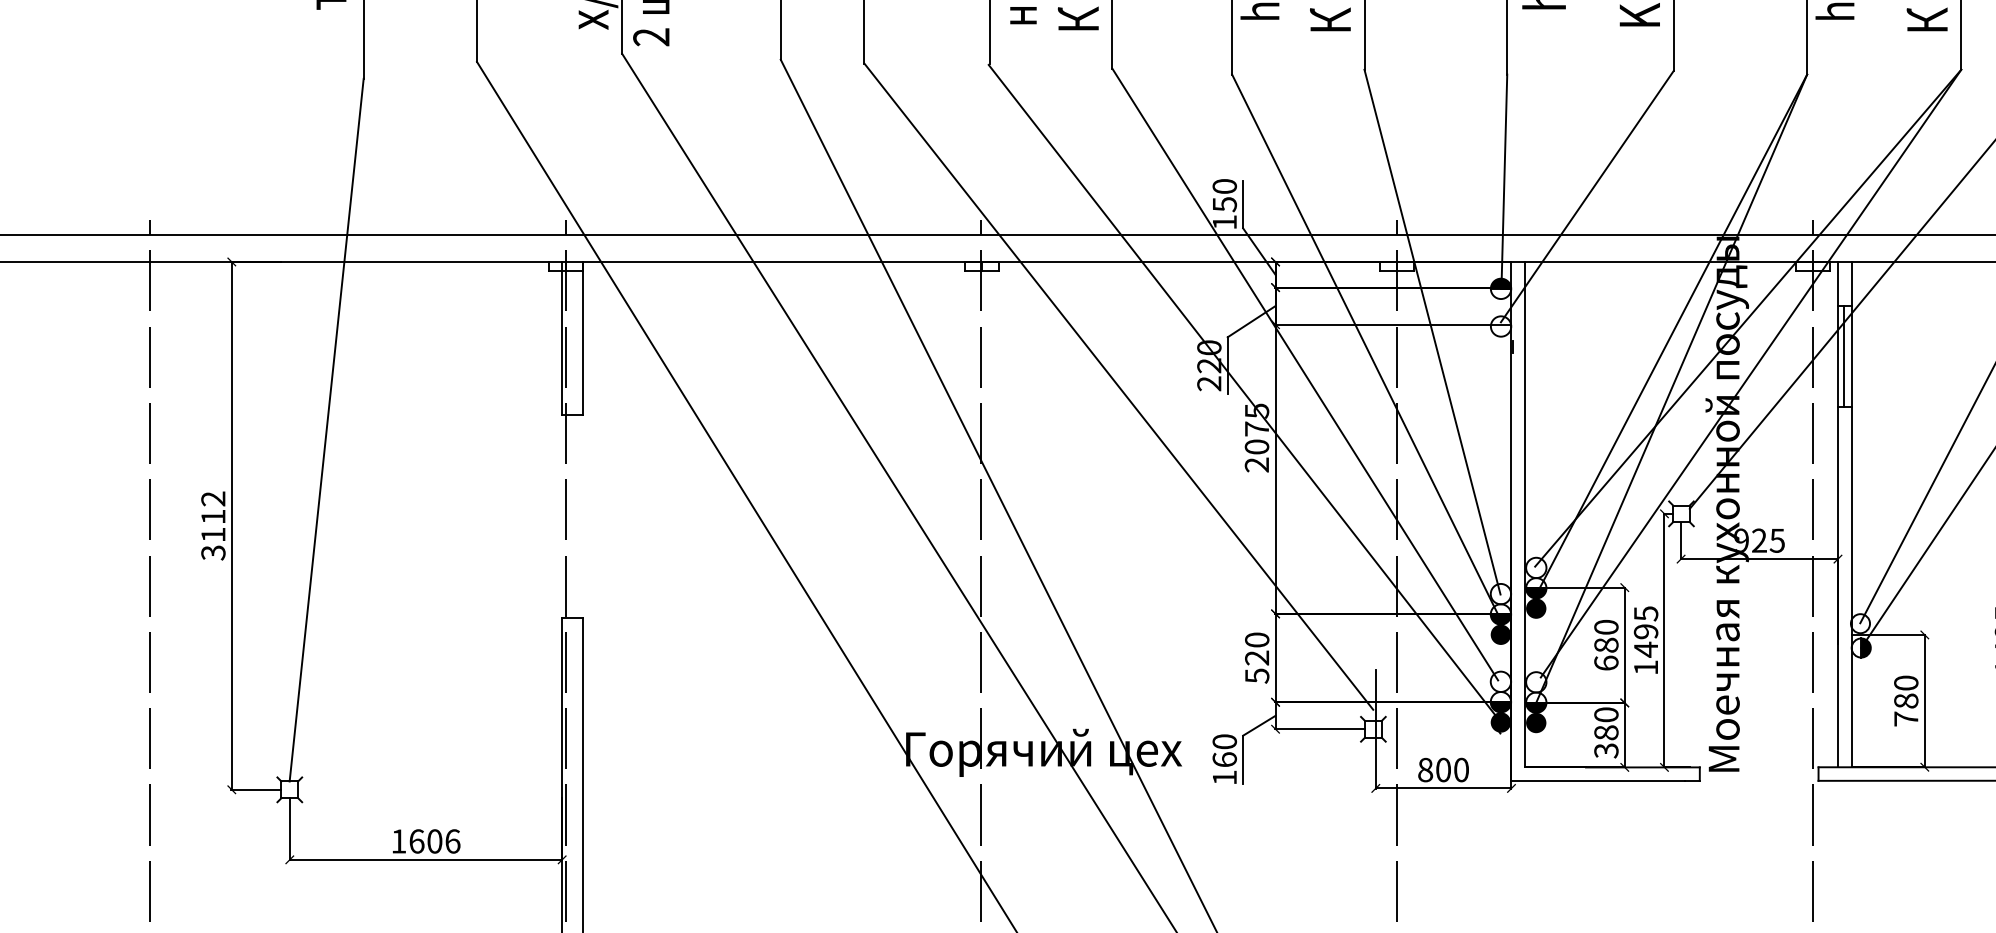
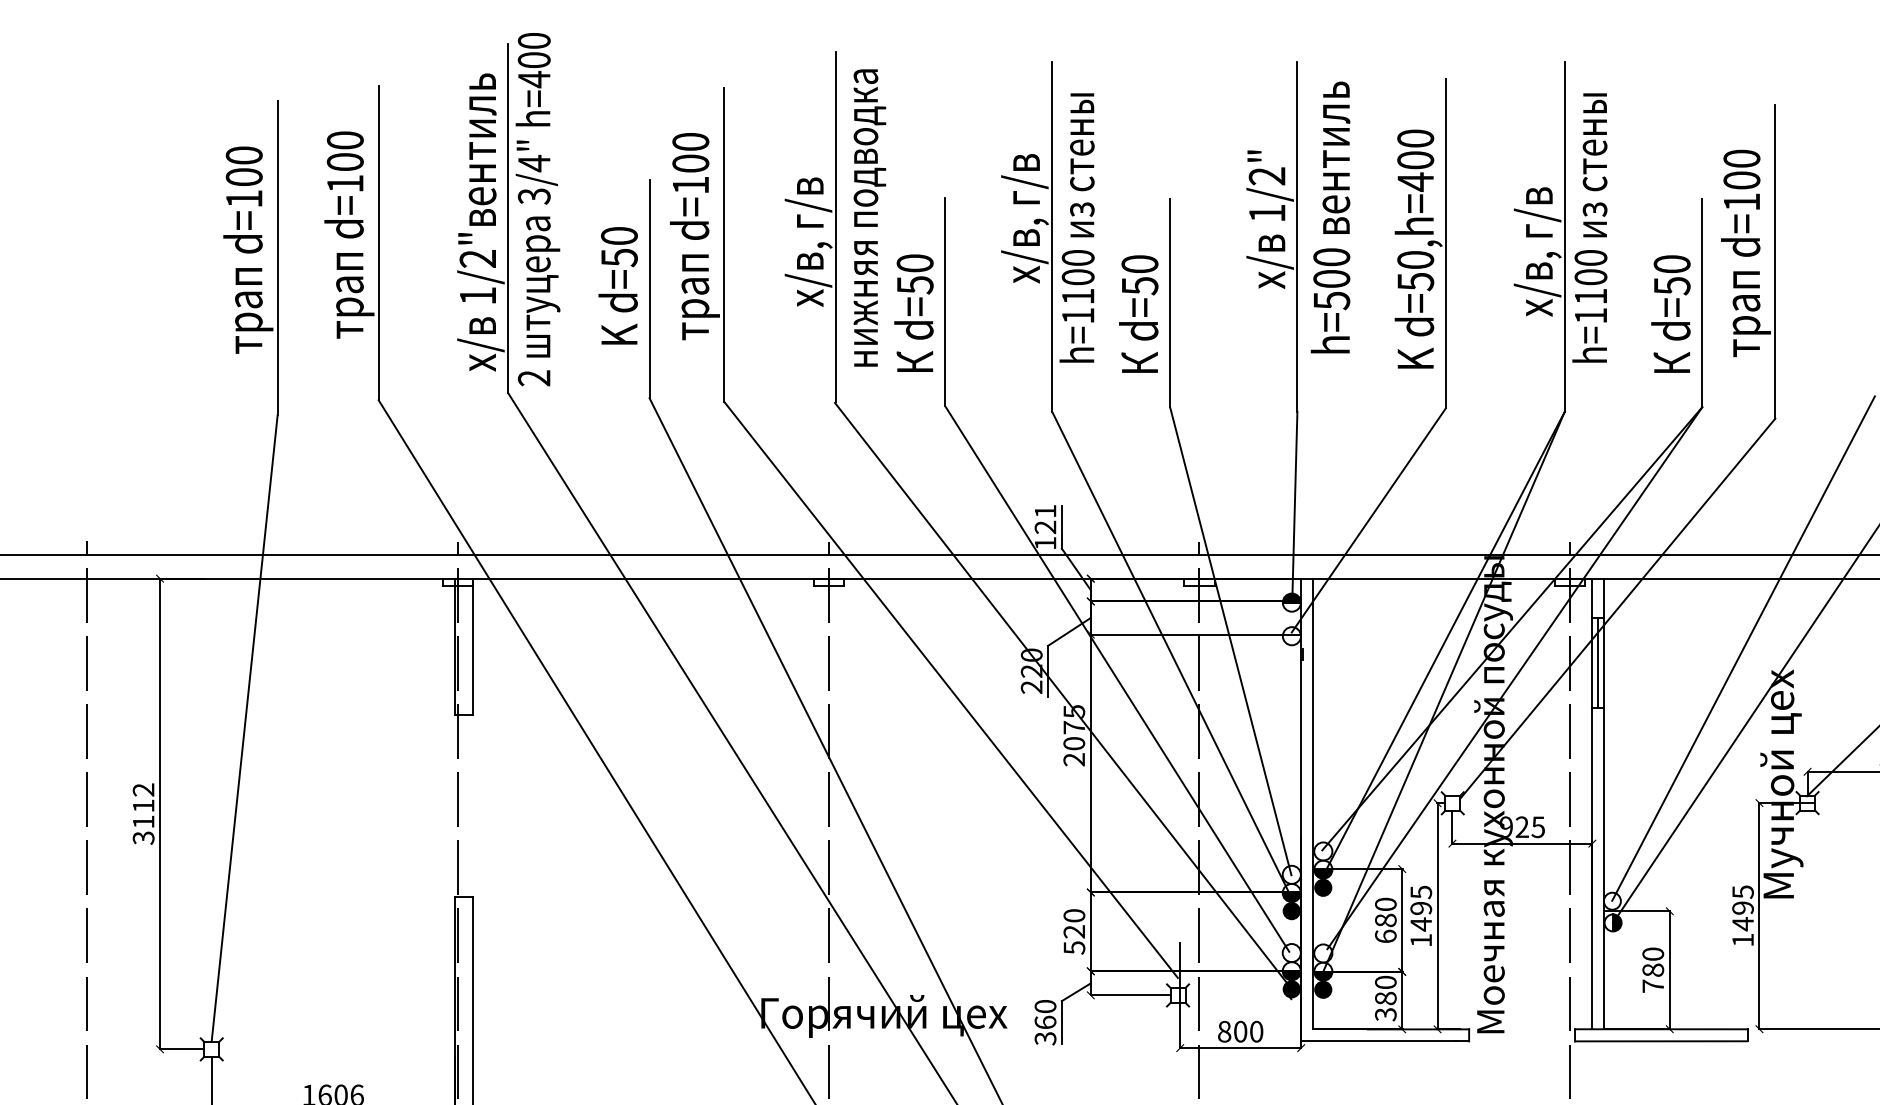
text: (1224, 195) -> (1045, 519), 150 -> 121
text: (1224, 777) -> (1045, 1038), 160 -> 360

